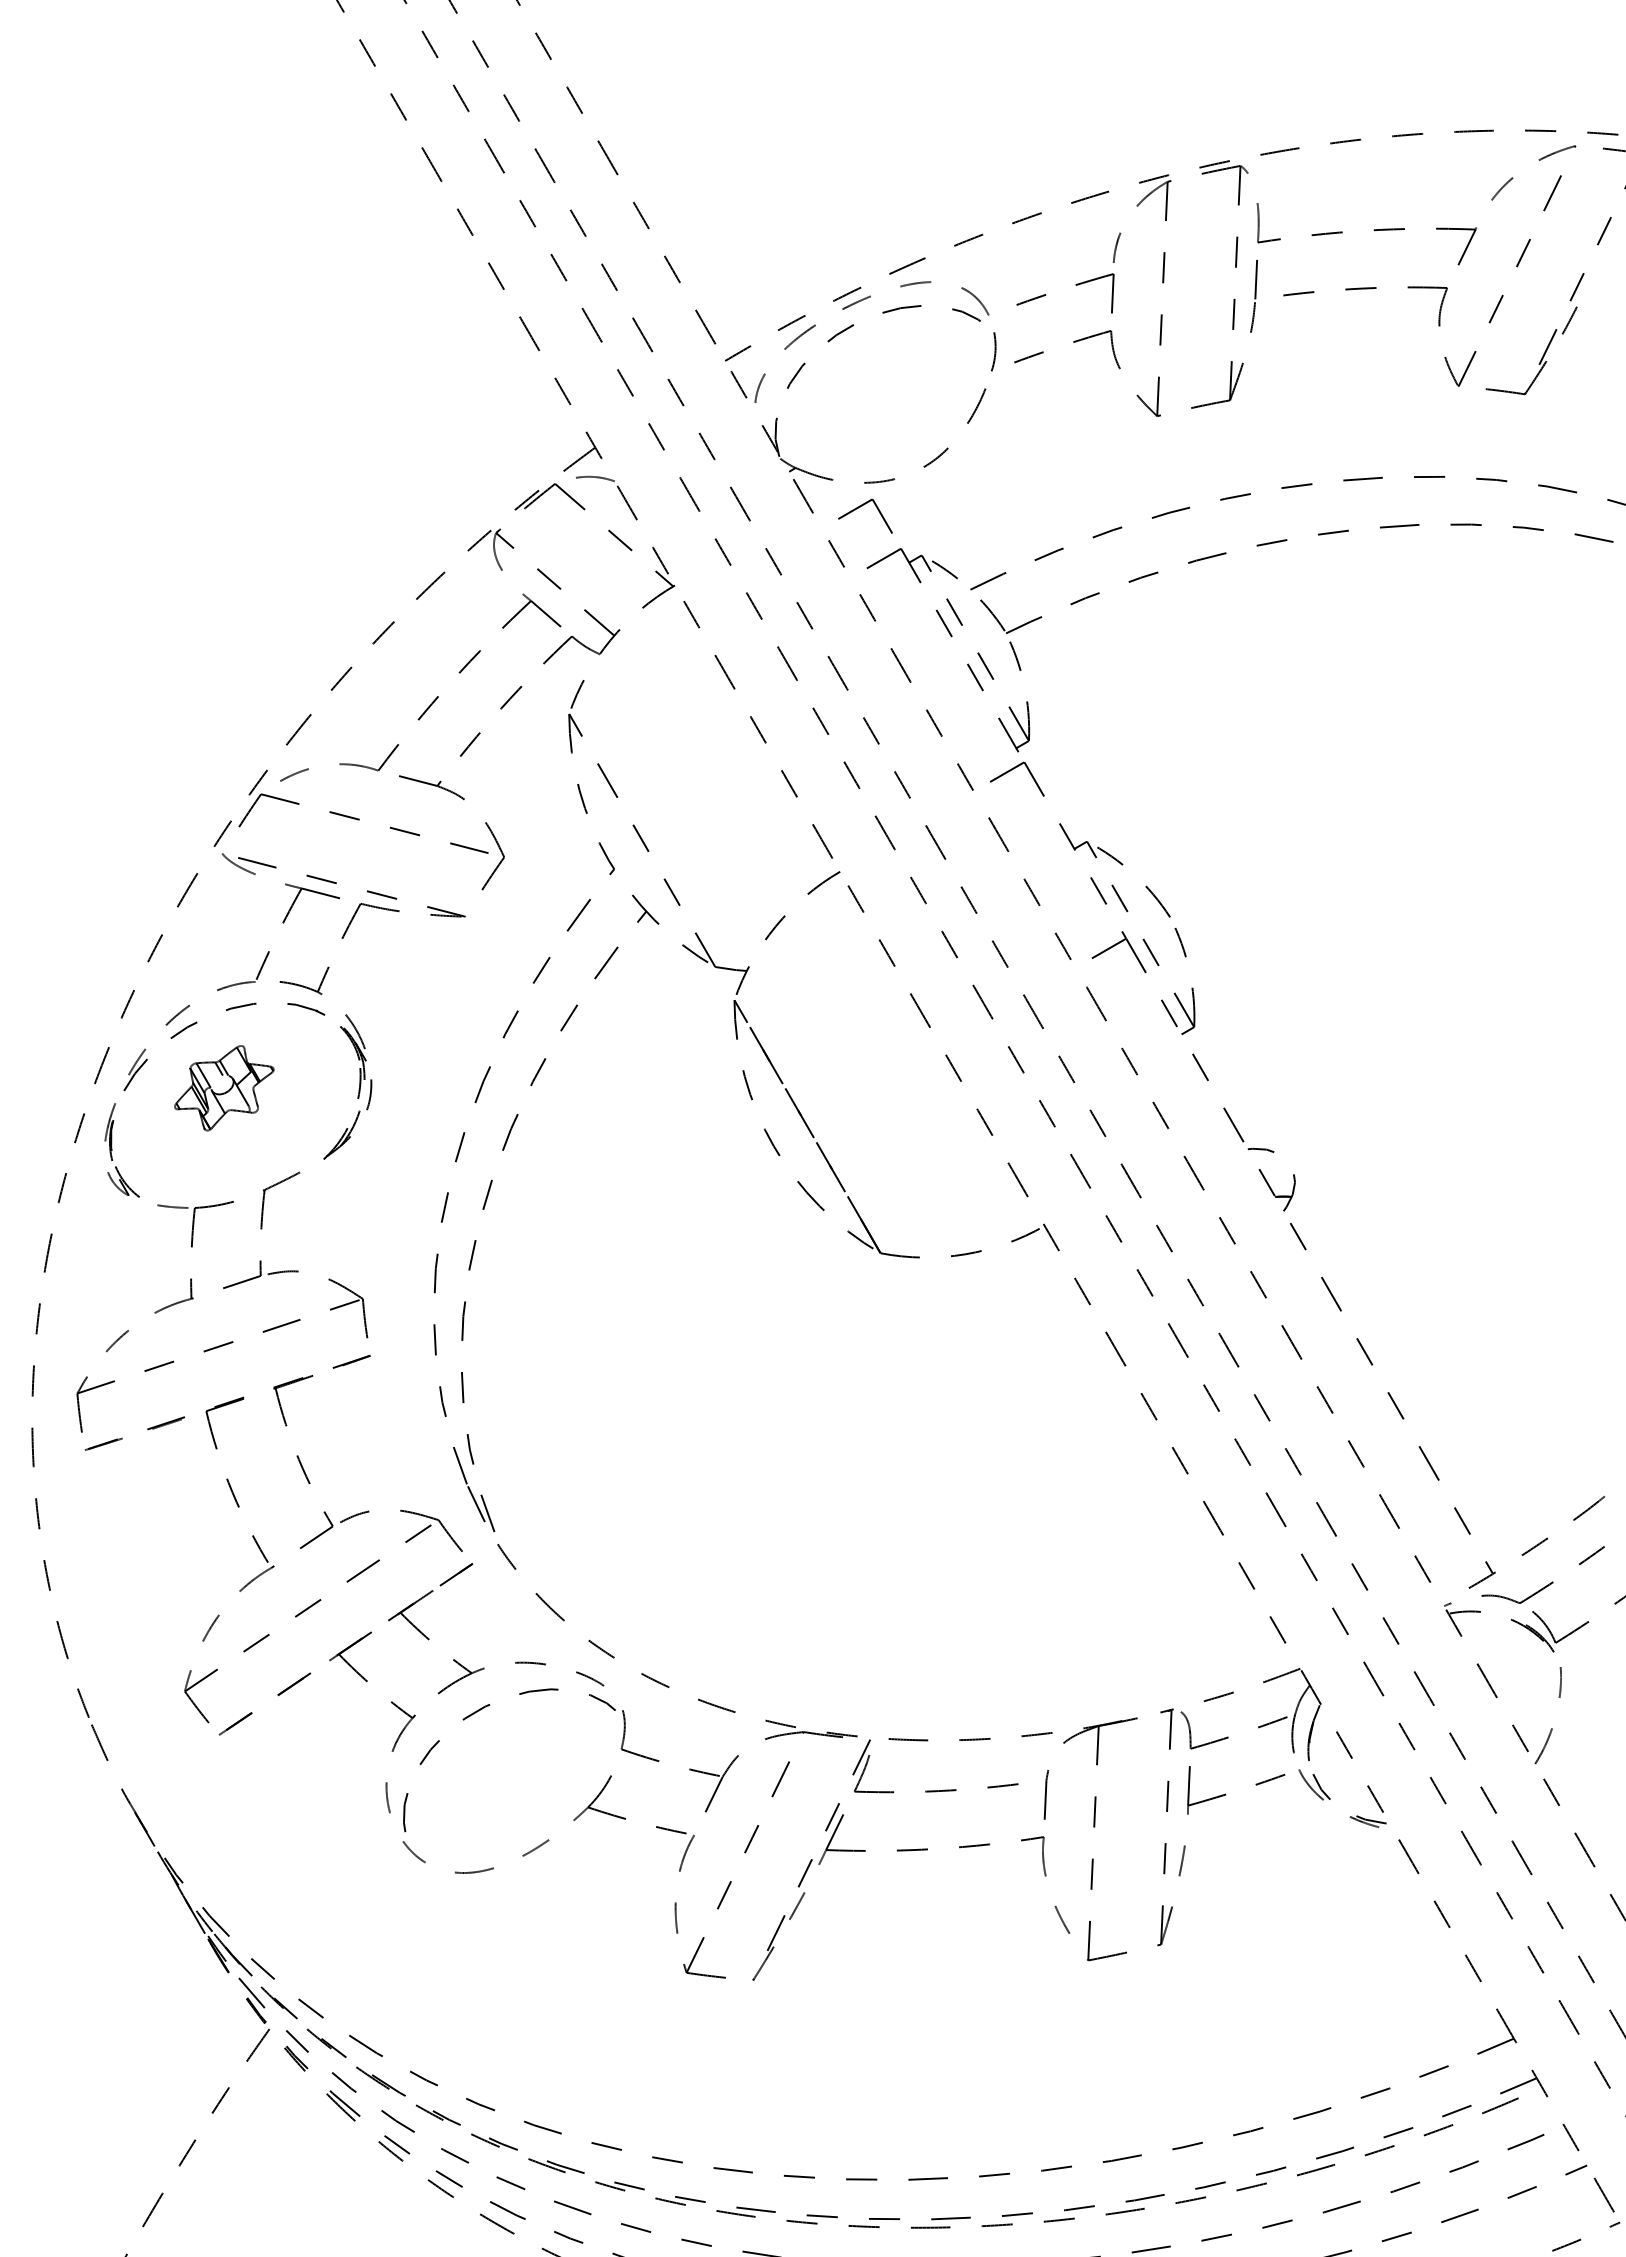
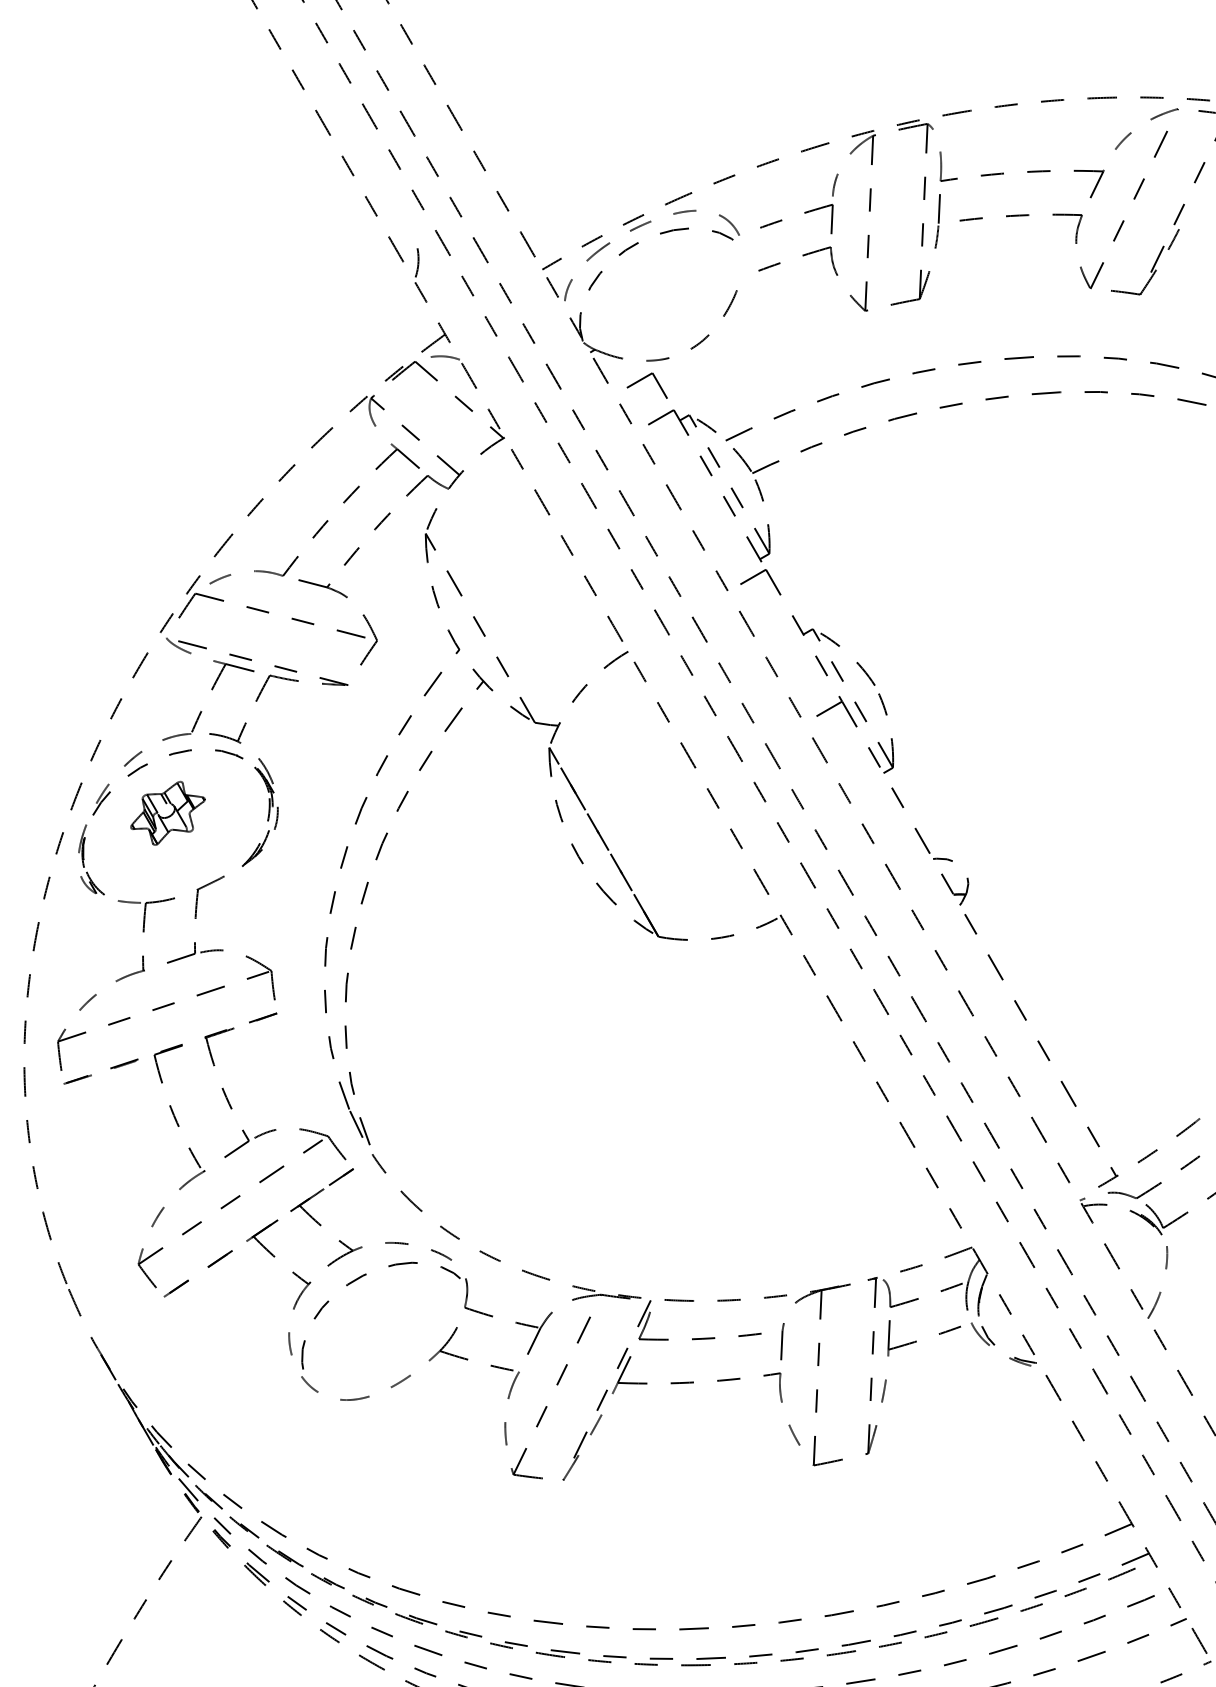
arc: (994, 351) -> (417, 262), moved

